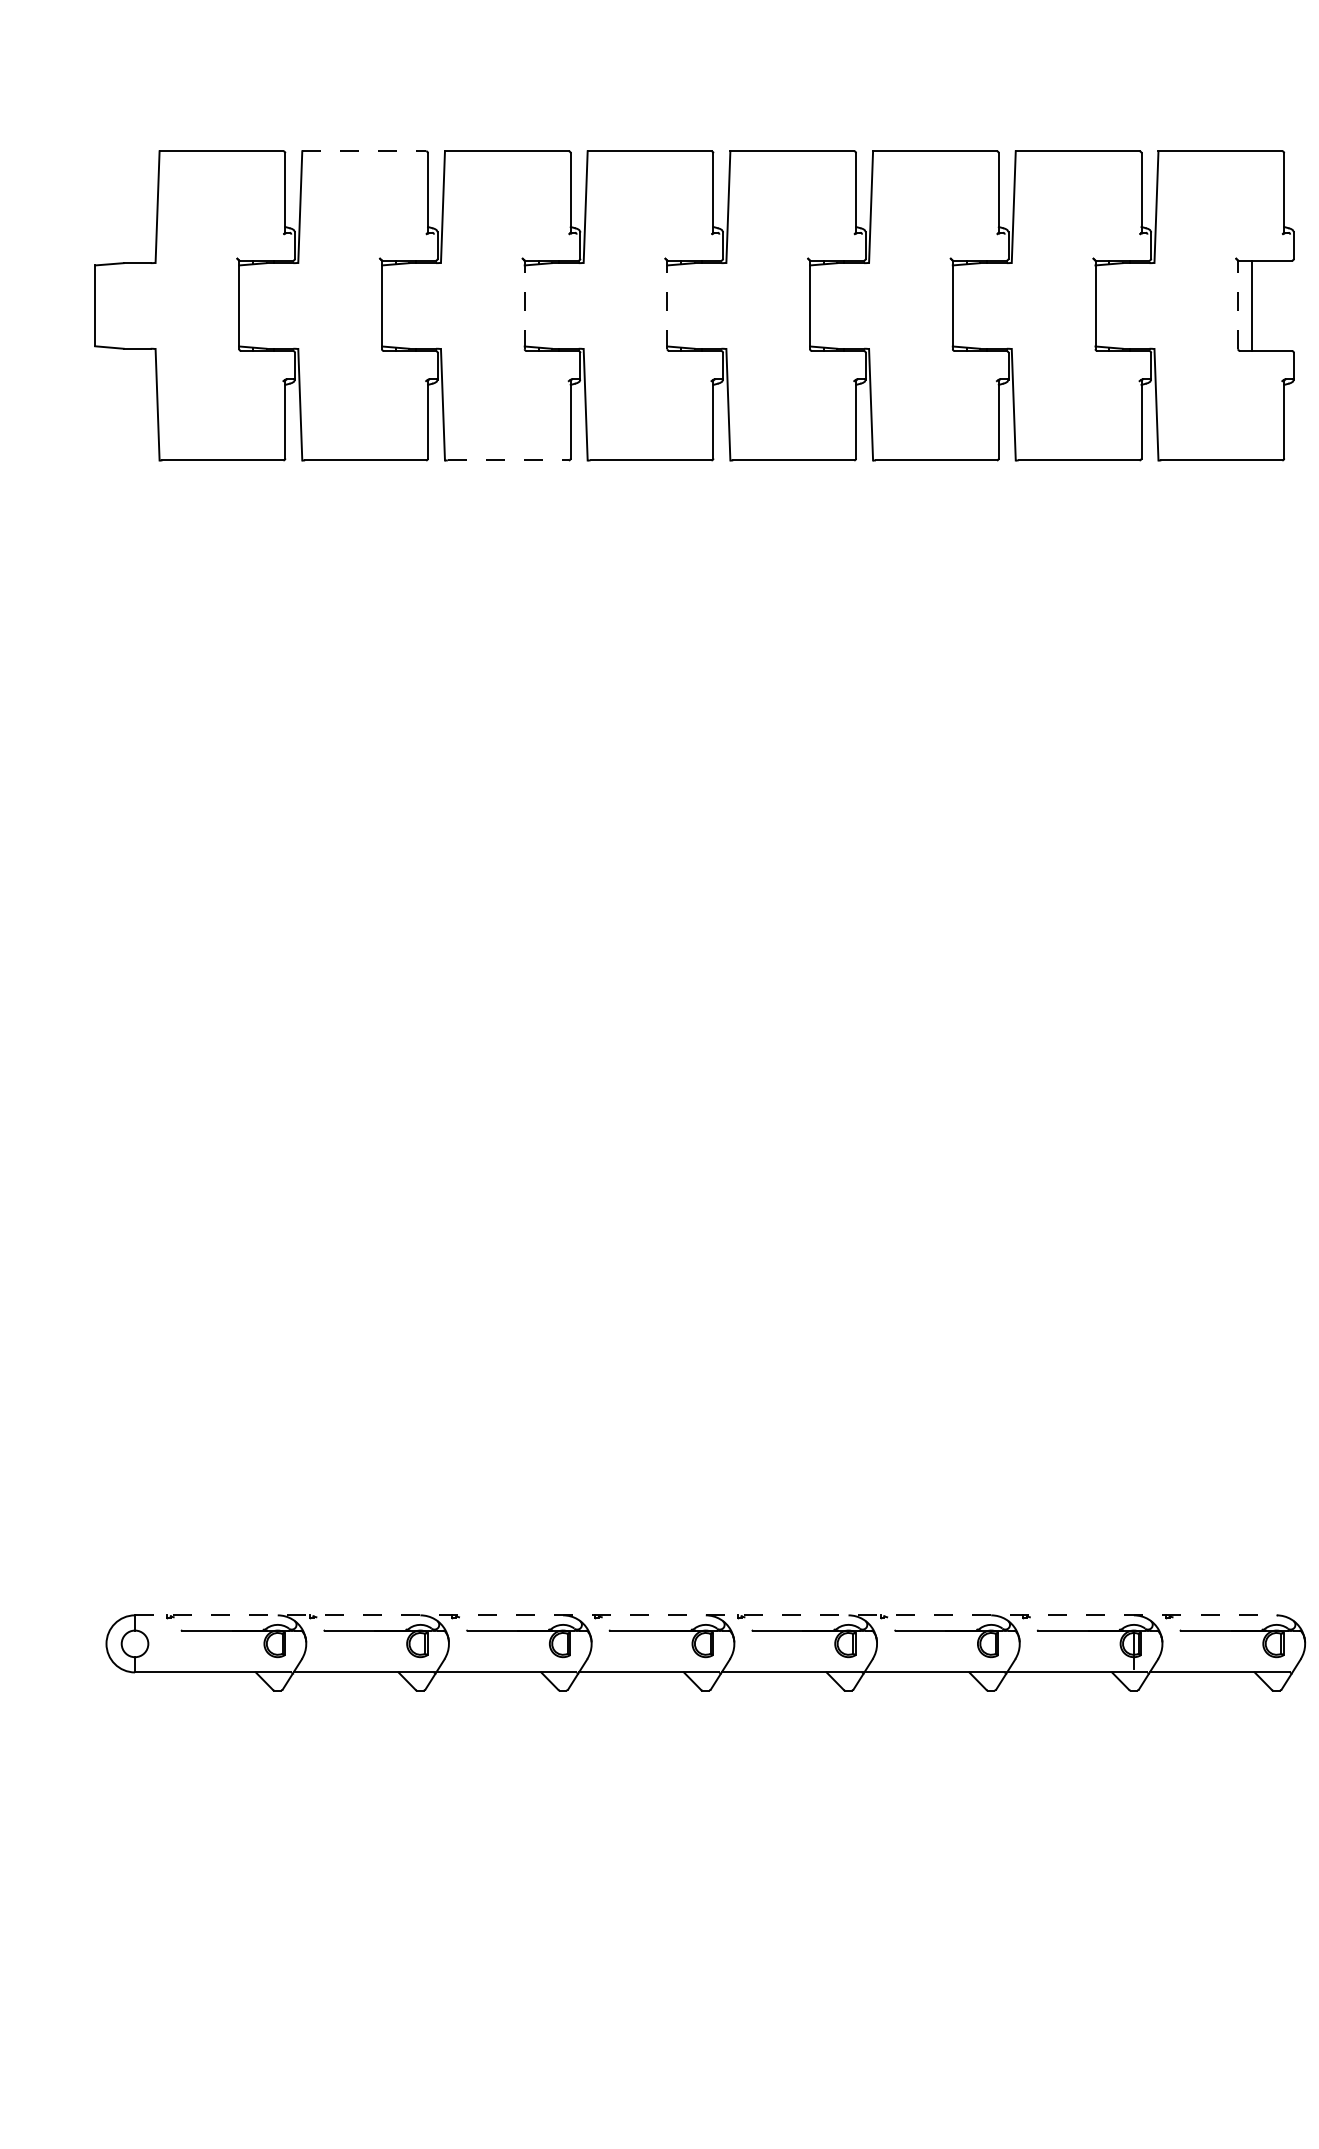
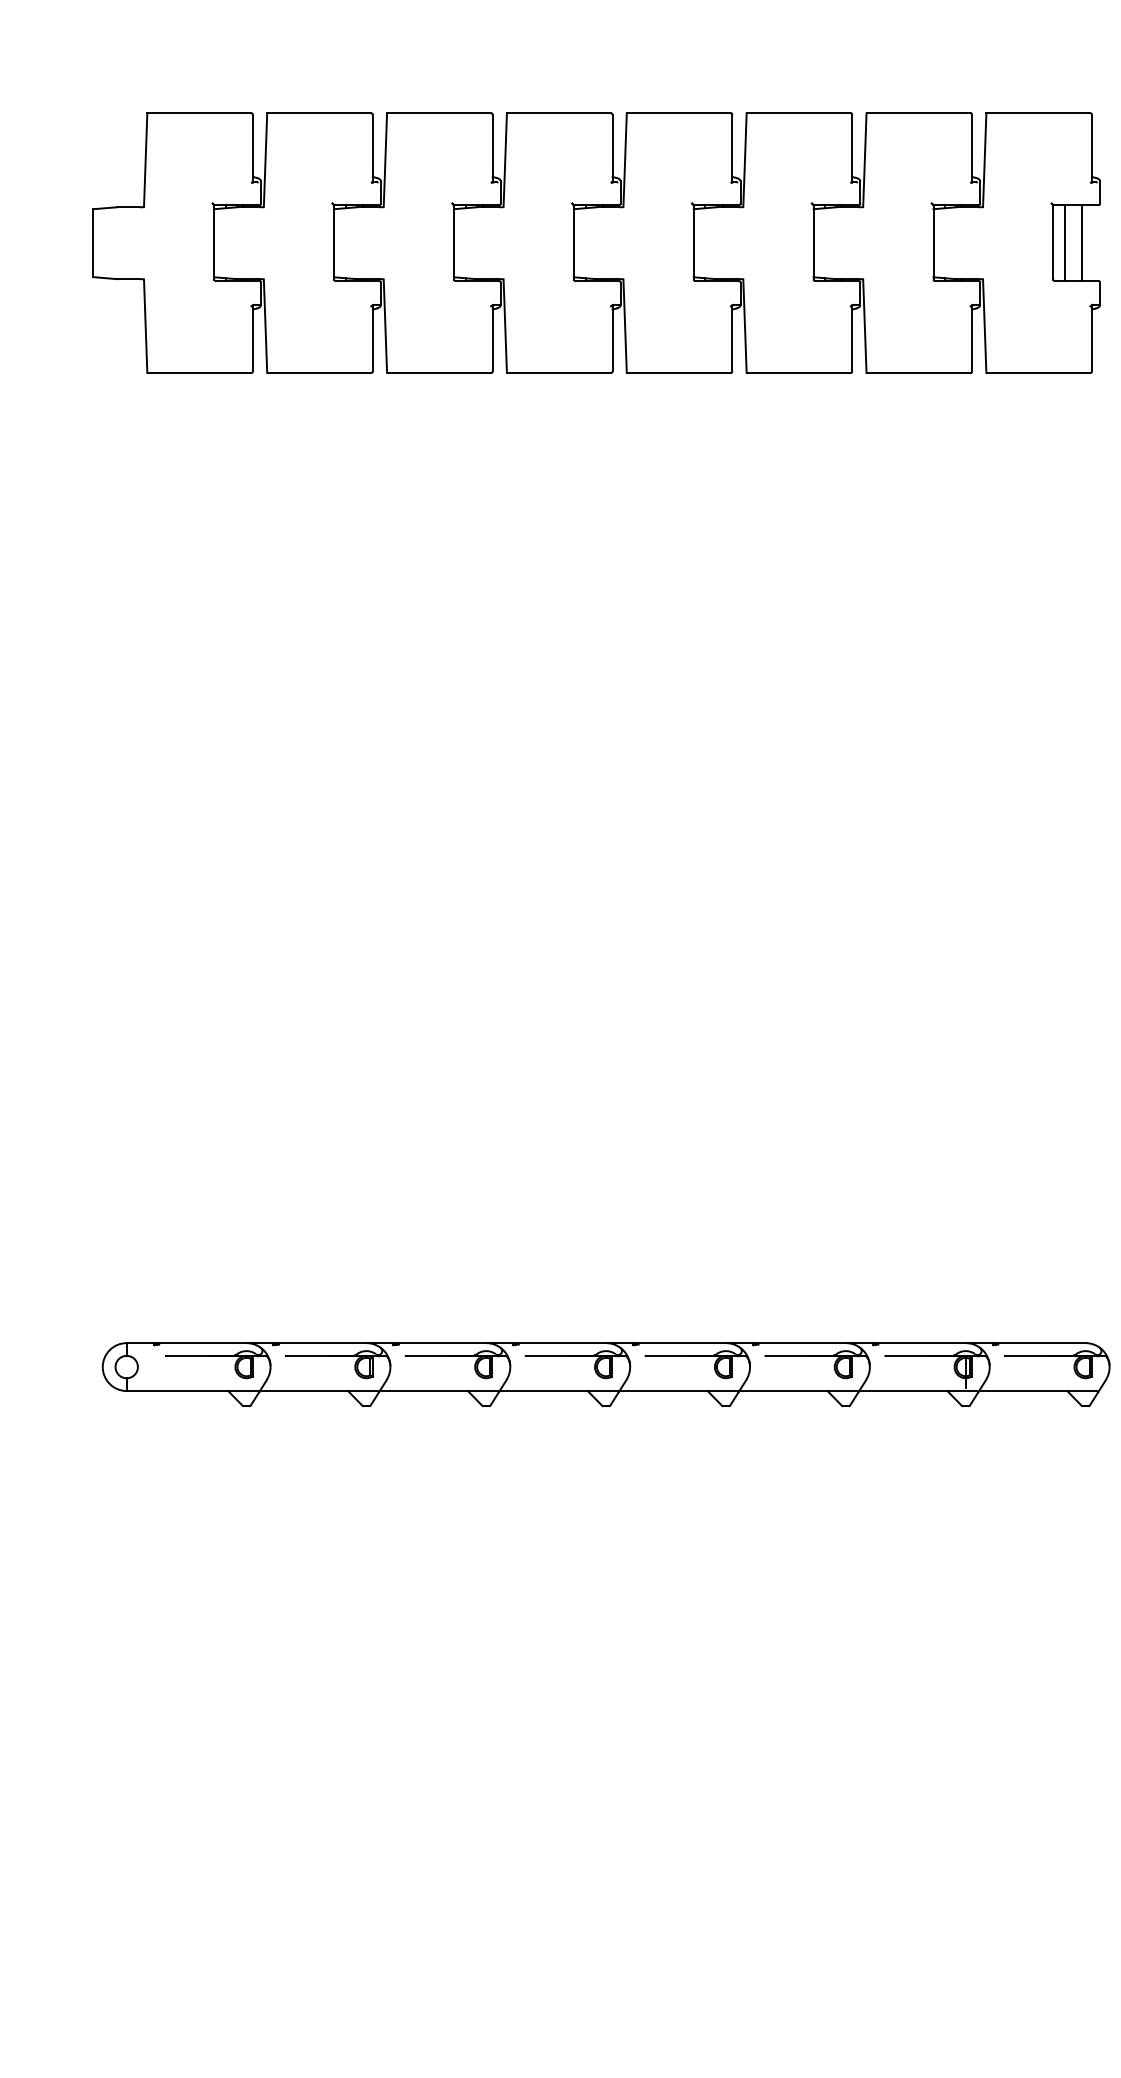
line: (364, 151) -> (319, 113), dashed -> solid
line: (525, 303) -> (454, 241), dashed -> solid
line: (666, 303) -> (573, 241), dashed -> solid
line: (1238, 303) -> (1053, 241), dashed -> solid
line: (1272, 306) -> (1082, 243), added
line: (508, 461) -> (440, 373), dashed -> solid
line: (706, 1615) -> (606, 1343), dashed -> solid

